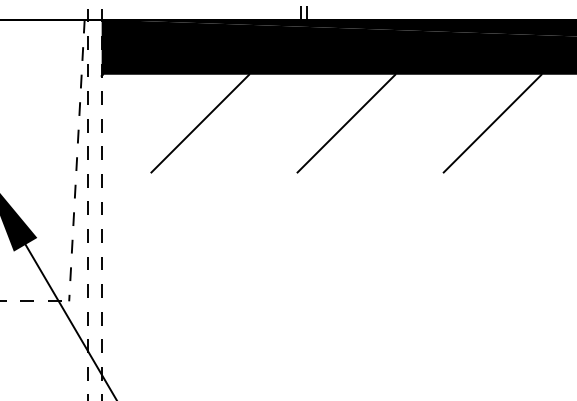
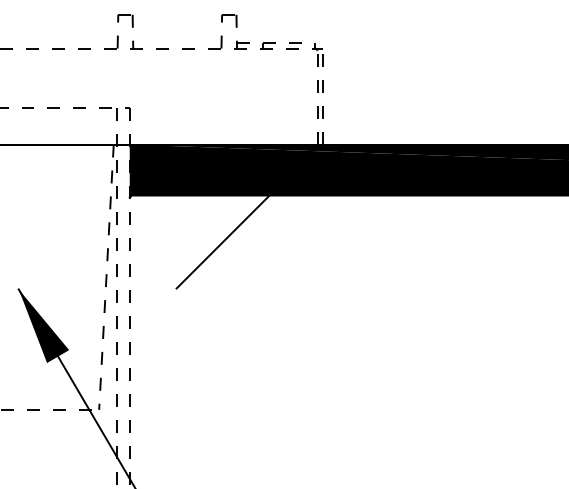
line: (346, 123) -> (360, 242), removed
line: (492, 123) -> (497, 242), removed

